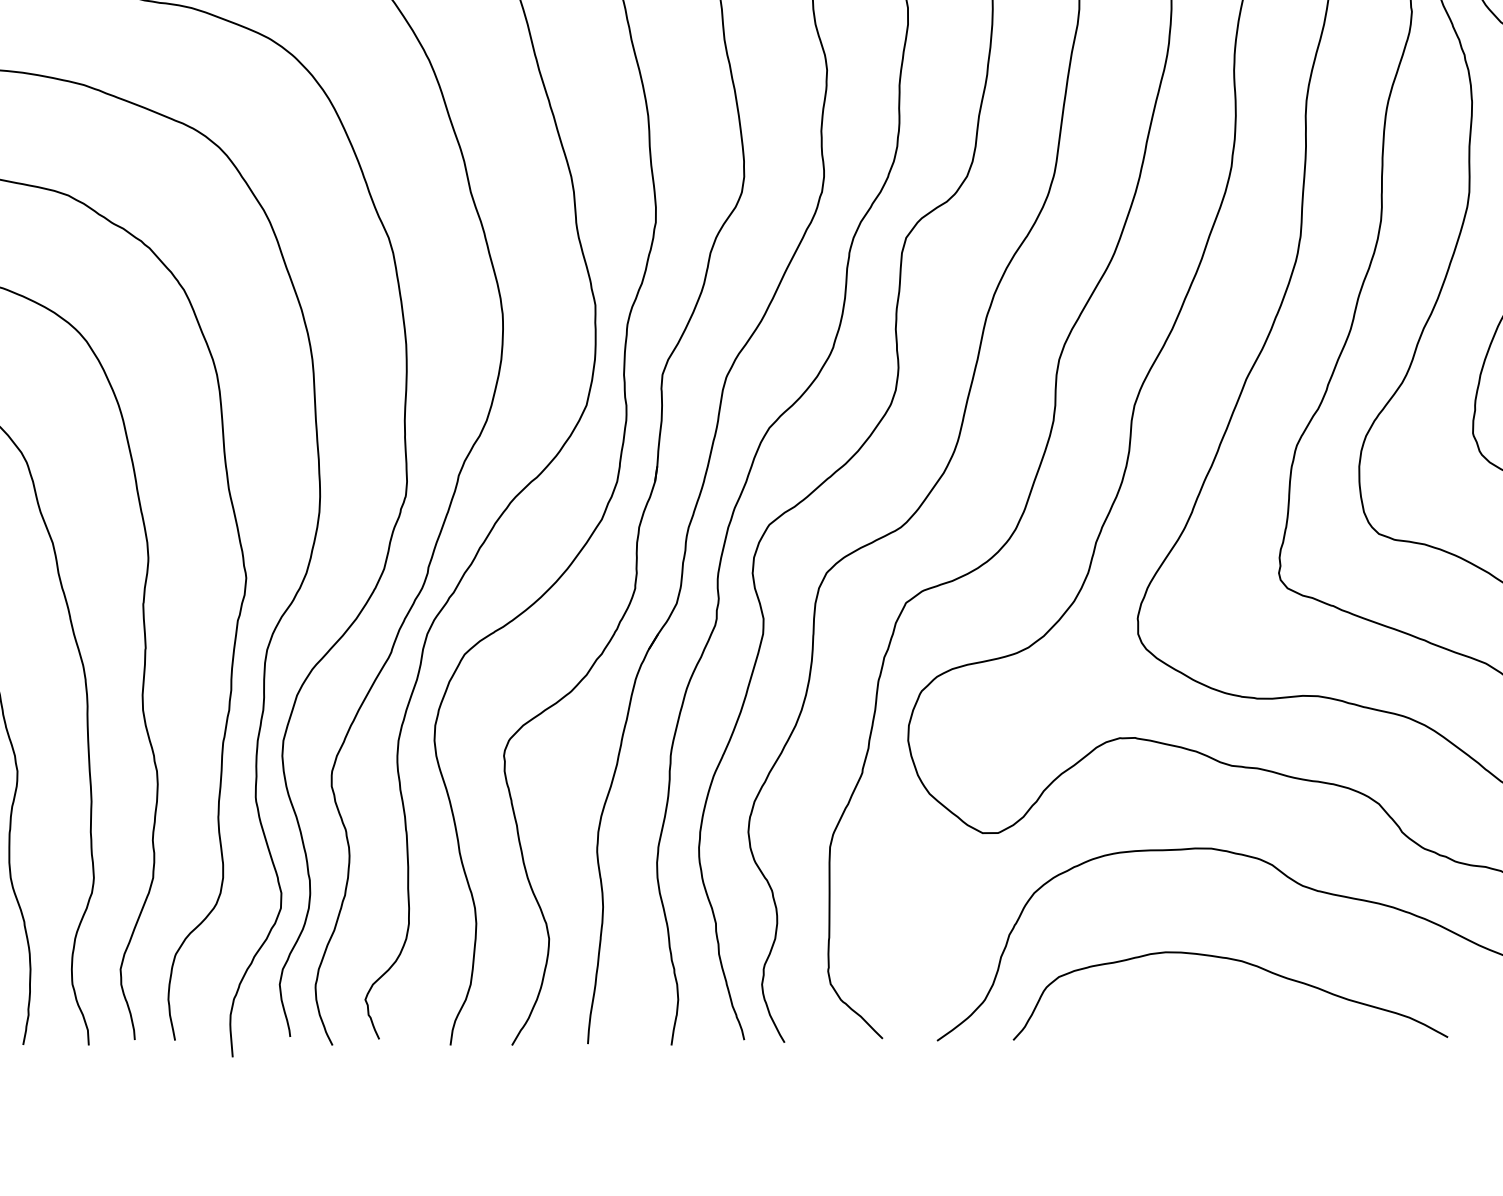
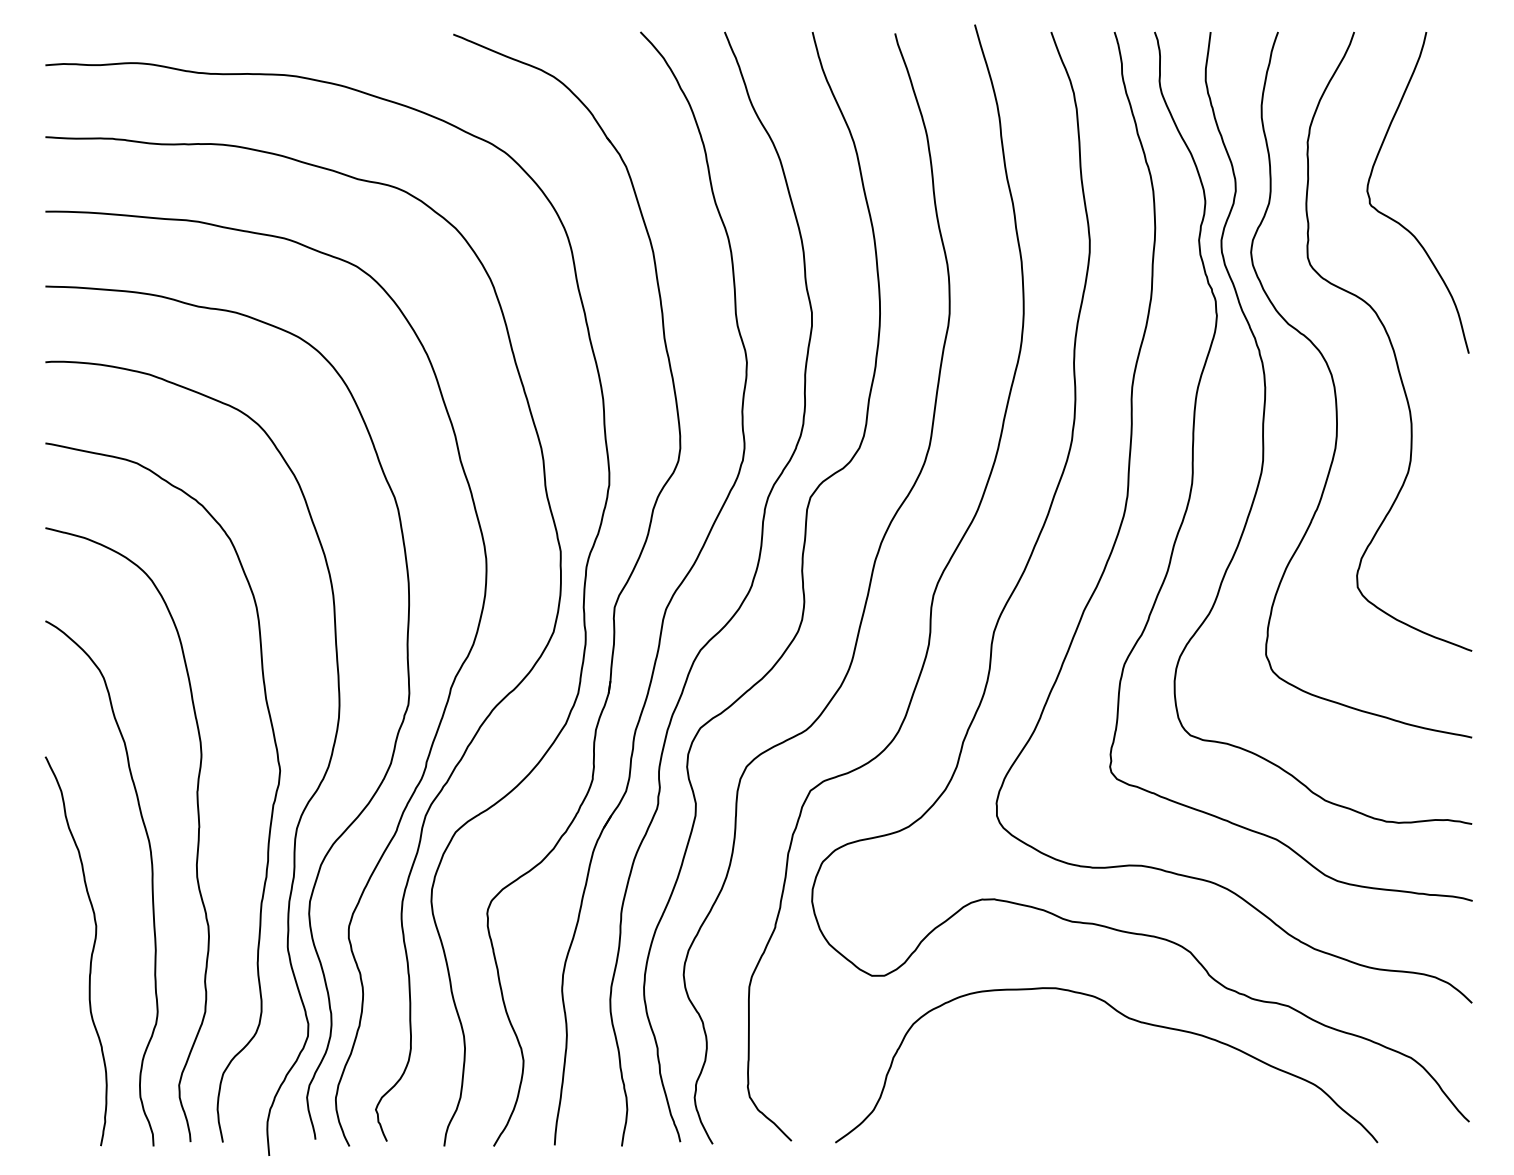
curve: (1238, 962) -> (1077, 1079), removed

